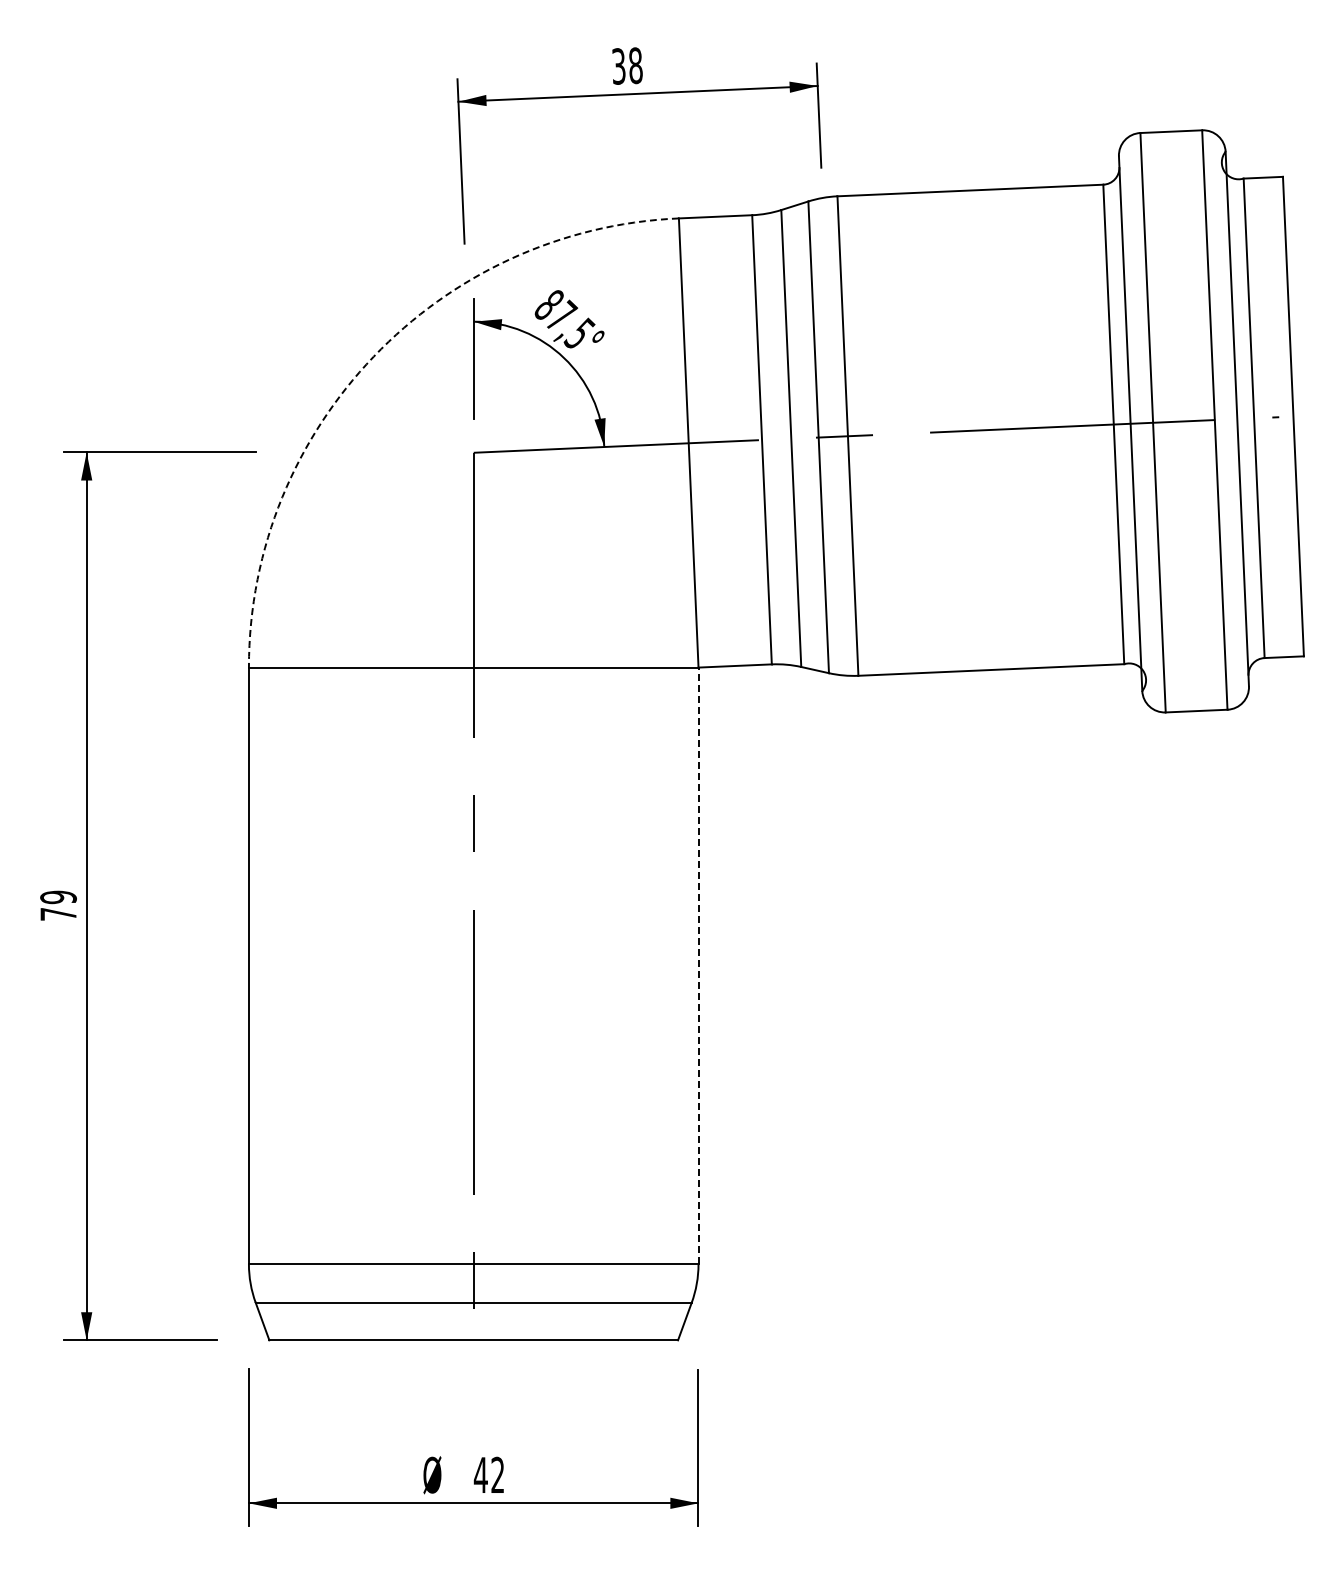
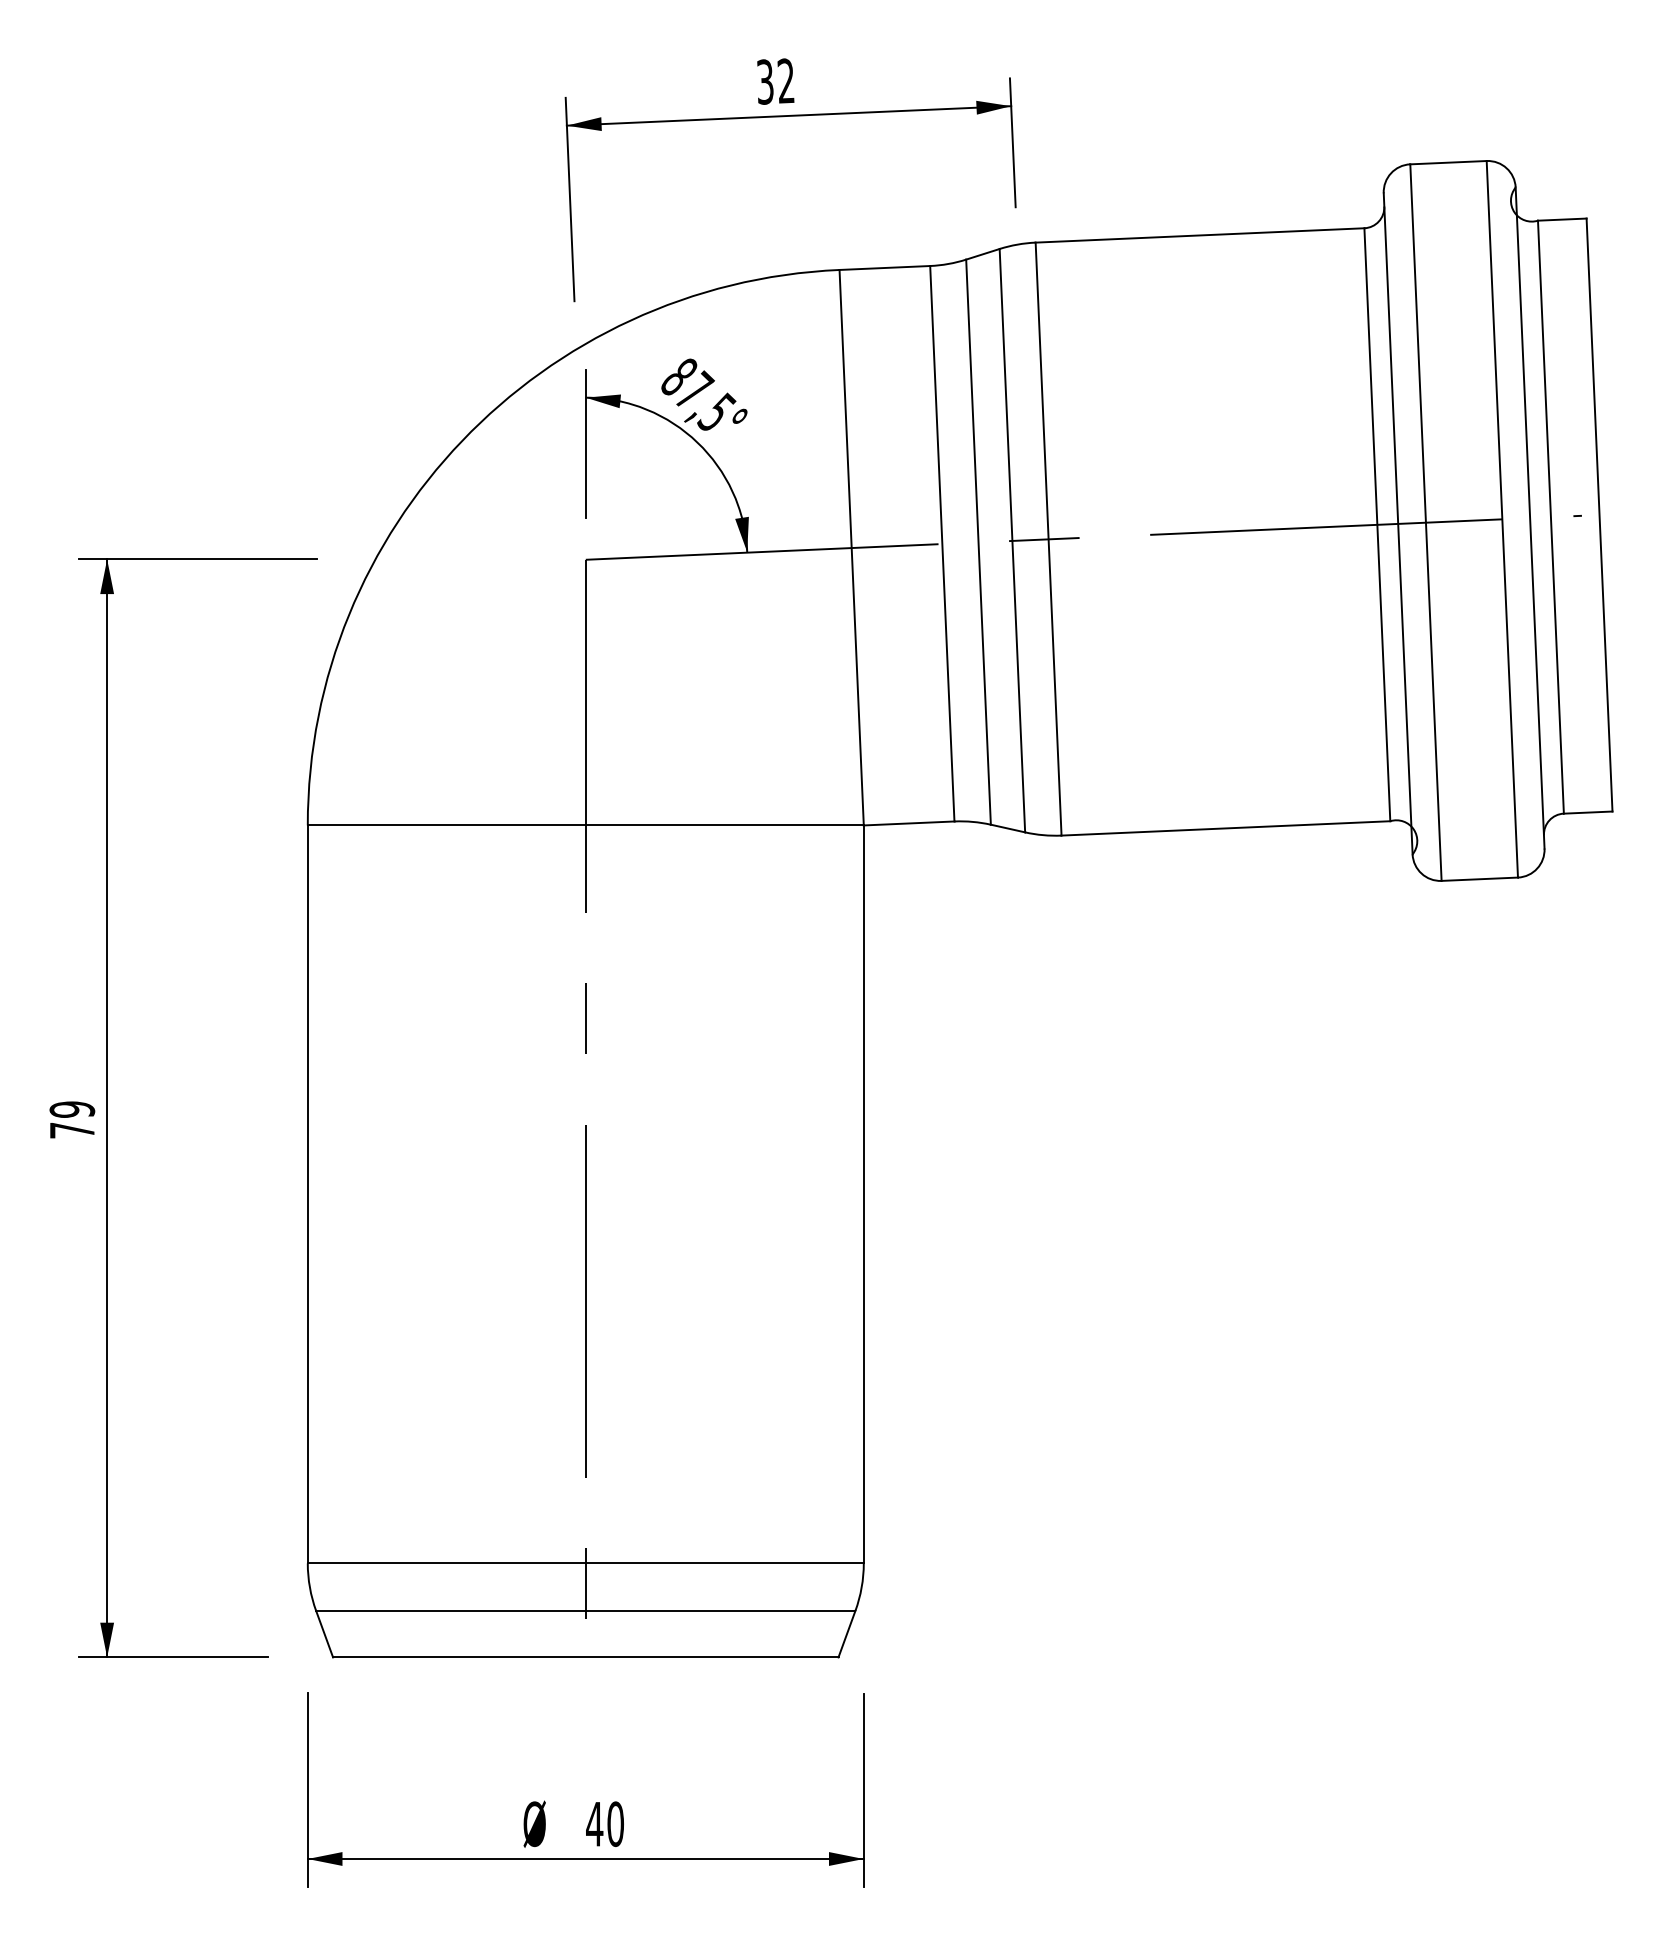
text: (635, 65) -> (785, 80), 38 -> 32
arc: (373, 356) -> (461, 440), dashed -> solid
line: (698, 965) -> (863, 1193), dashed -> solid
text: (497, 1474) -> (615, 1823), 42 -> 40

